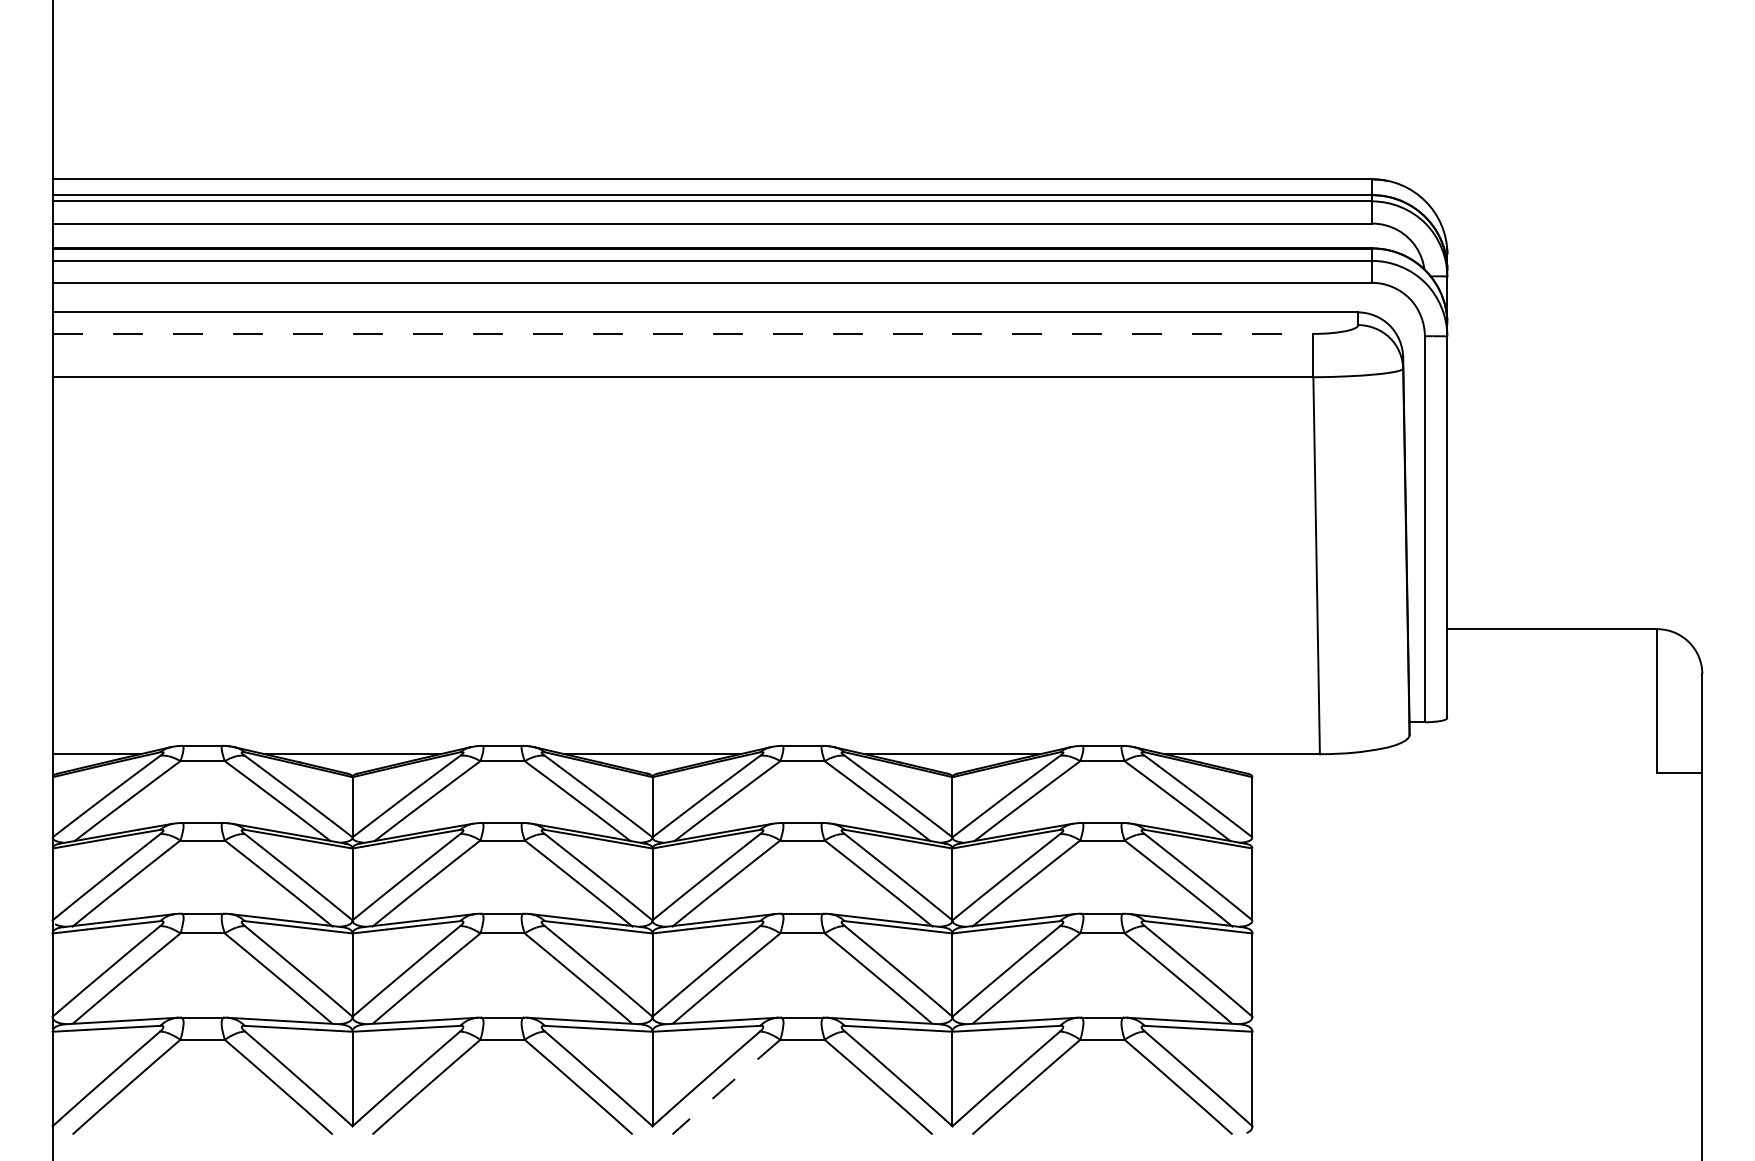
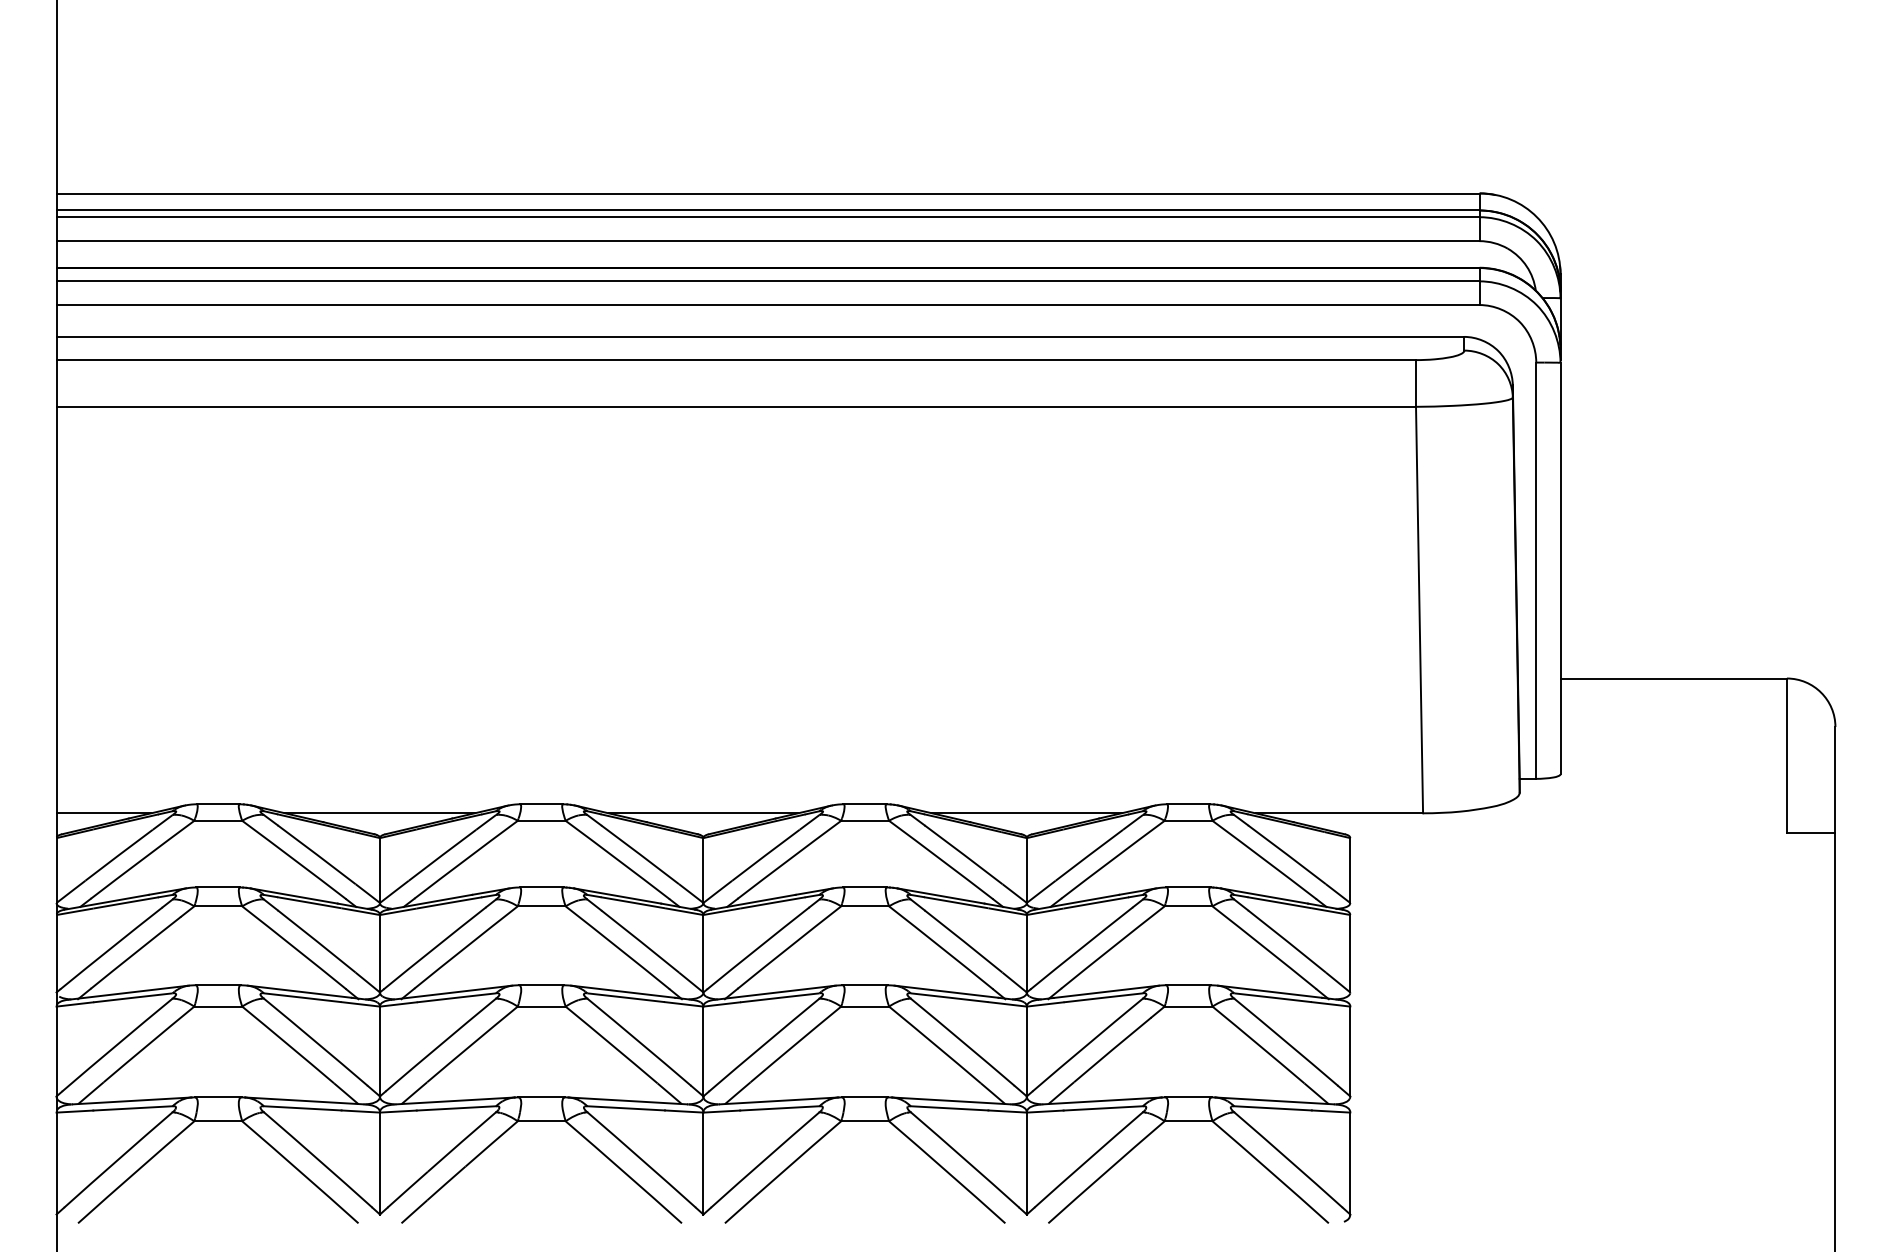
line: (683, 333) -> (736, 359), dashed -> solid
arc: (726, 1086) -> (783, 1171), dashed -> solid

